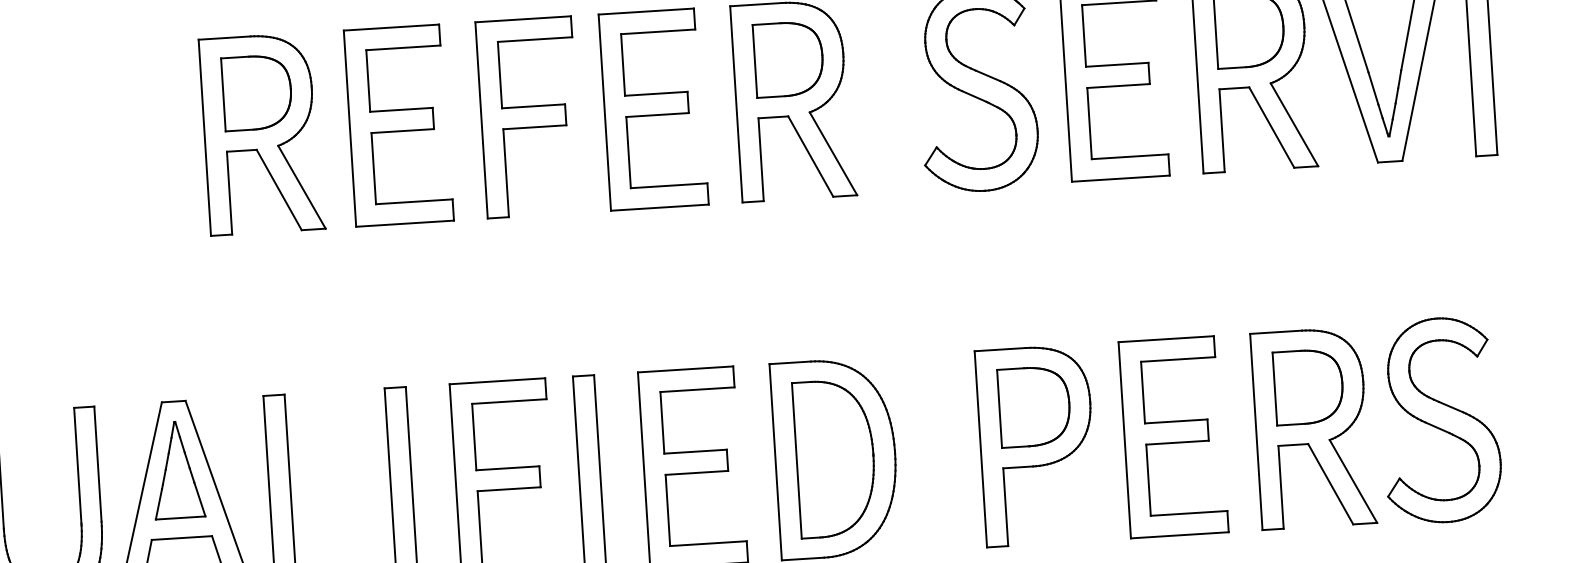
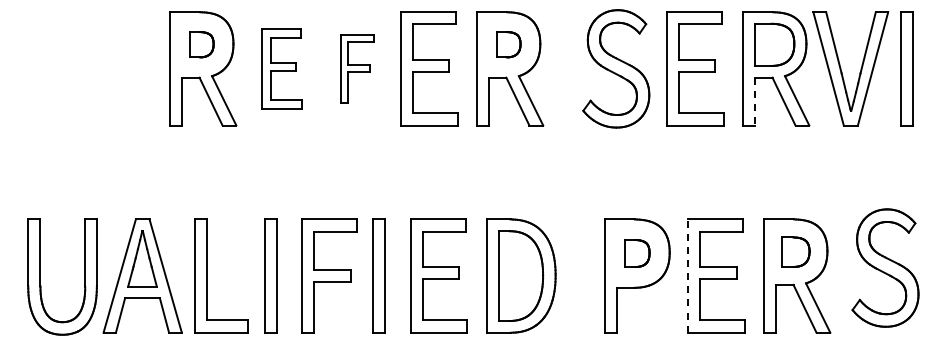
part: (788, 58) -> (508, 44), size x0.6
part: (256, 92) -> (201, 44), size x0.6
part: (529, 116) -> (357, 68), size x0.6
part: (397, 125) -> (281, 68), size x0.7
line: (1222, 130) -> (755, 101), solid -> dashed
part: (1308, 387) -> (795, 252), size x0.7
part: (1034, 406) -> (637, 253), size x0.6
part: (1440, 419) -> (885, 267), moved
line: (1125, 440) -> (688, 276), solid -> dashed

